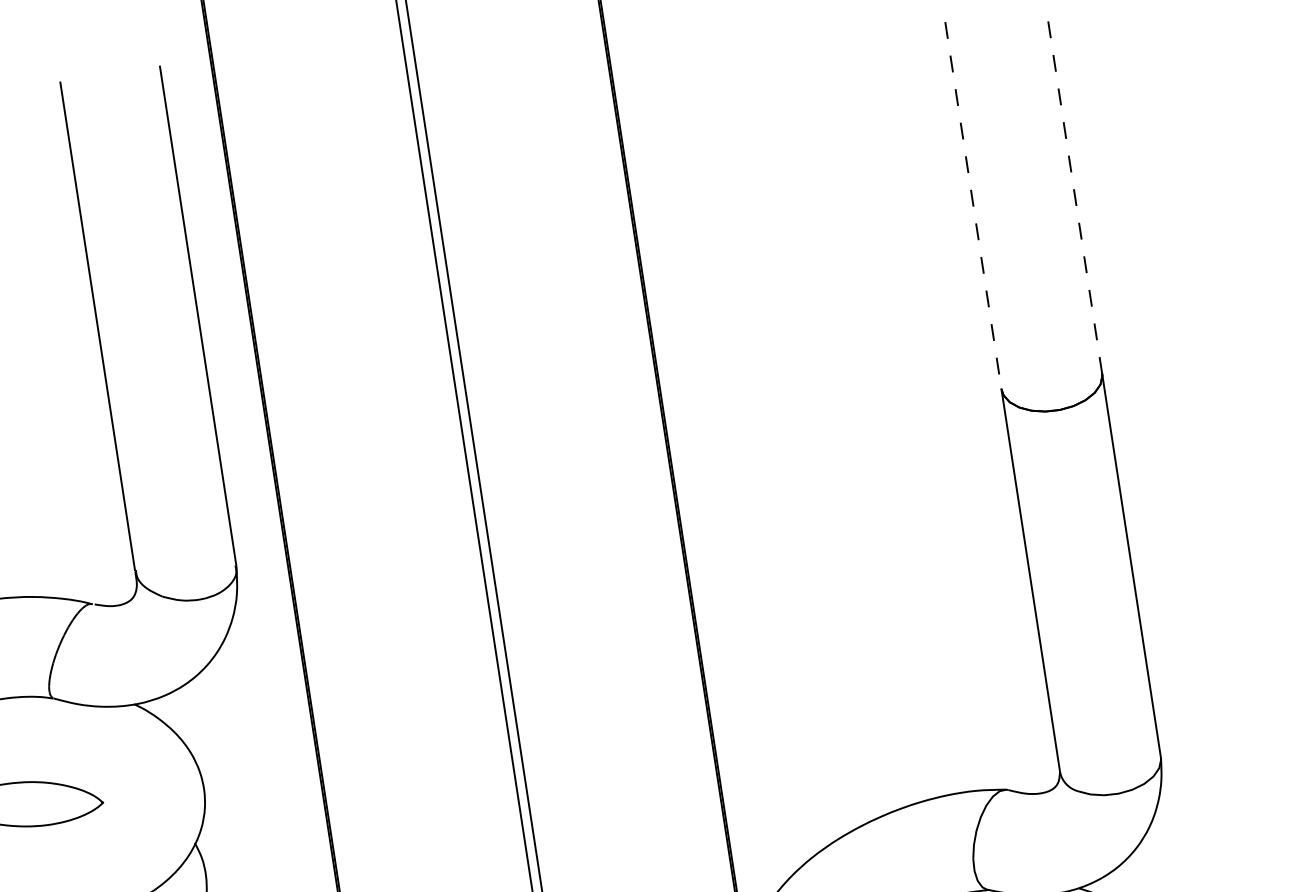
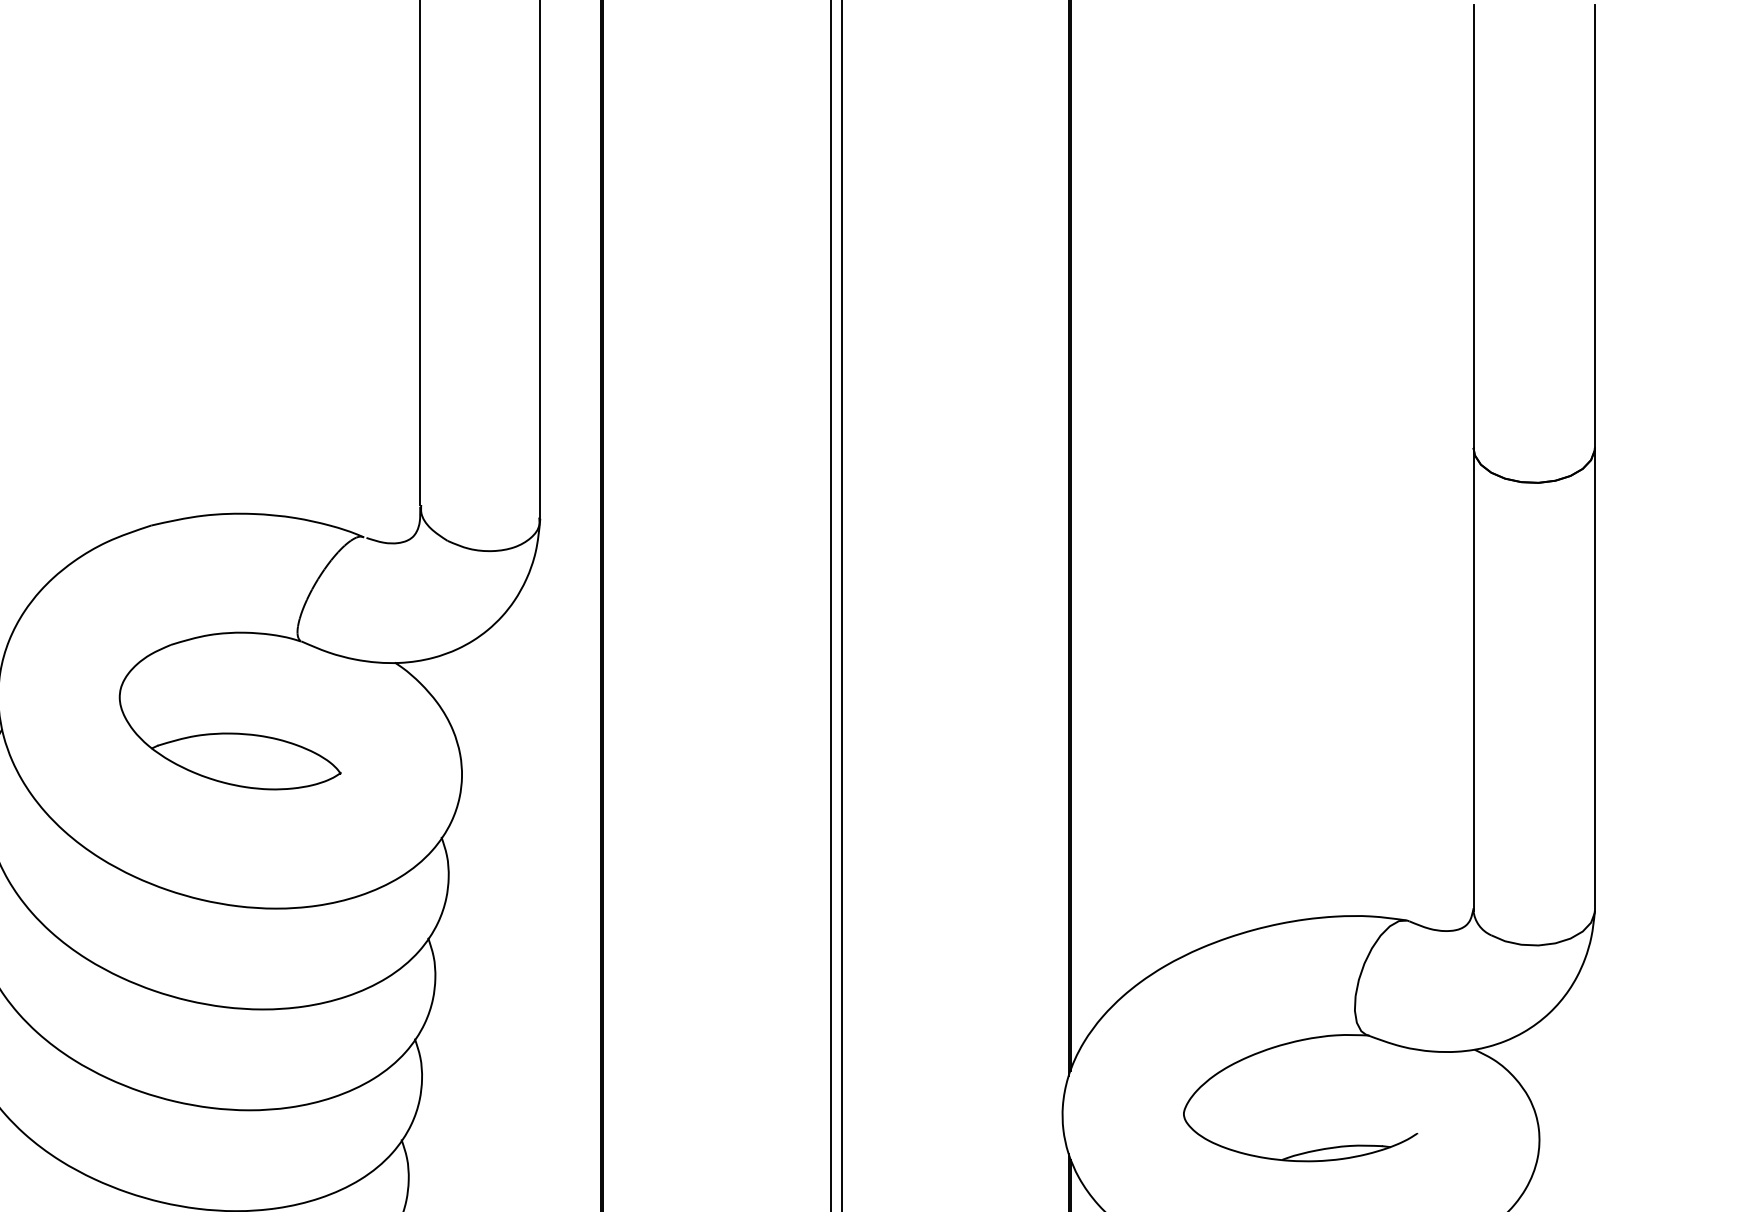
line: (1073, 190) -> (1594, 226), dashed -> solid
line: (973, 206) -> (1473, 227), dashed -> solid

